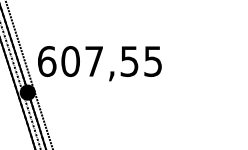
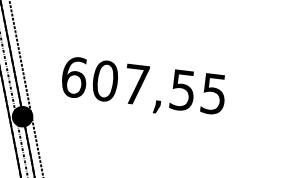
text: (99, 63) -> (142, 88), moved

